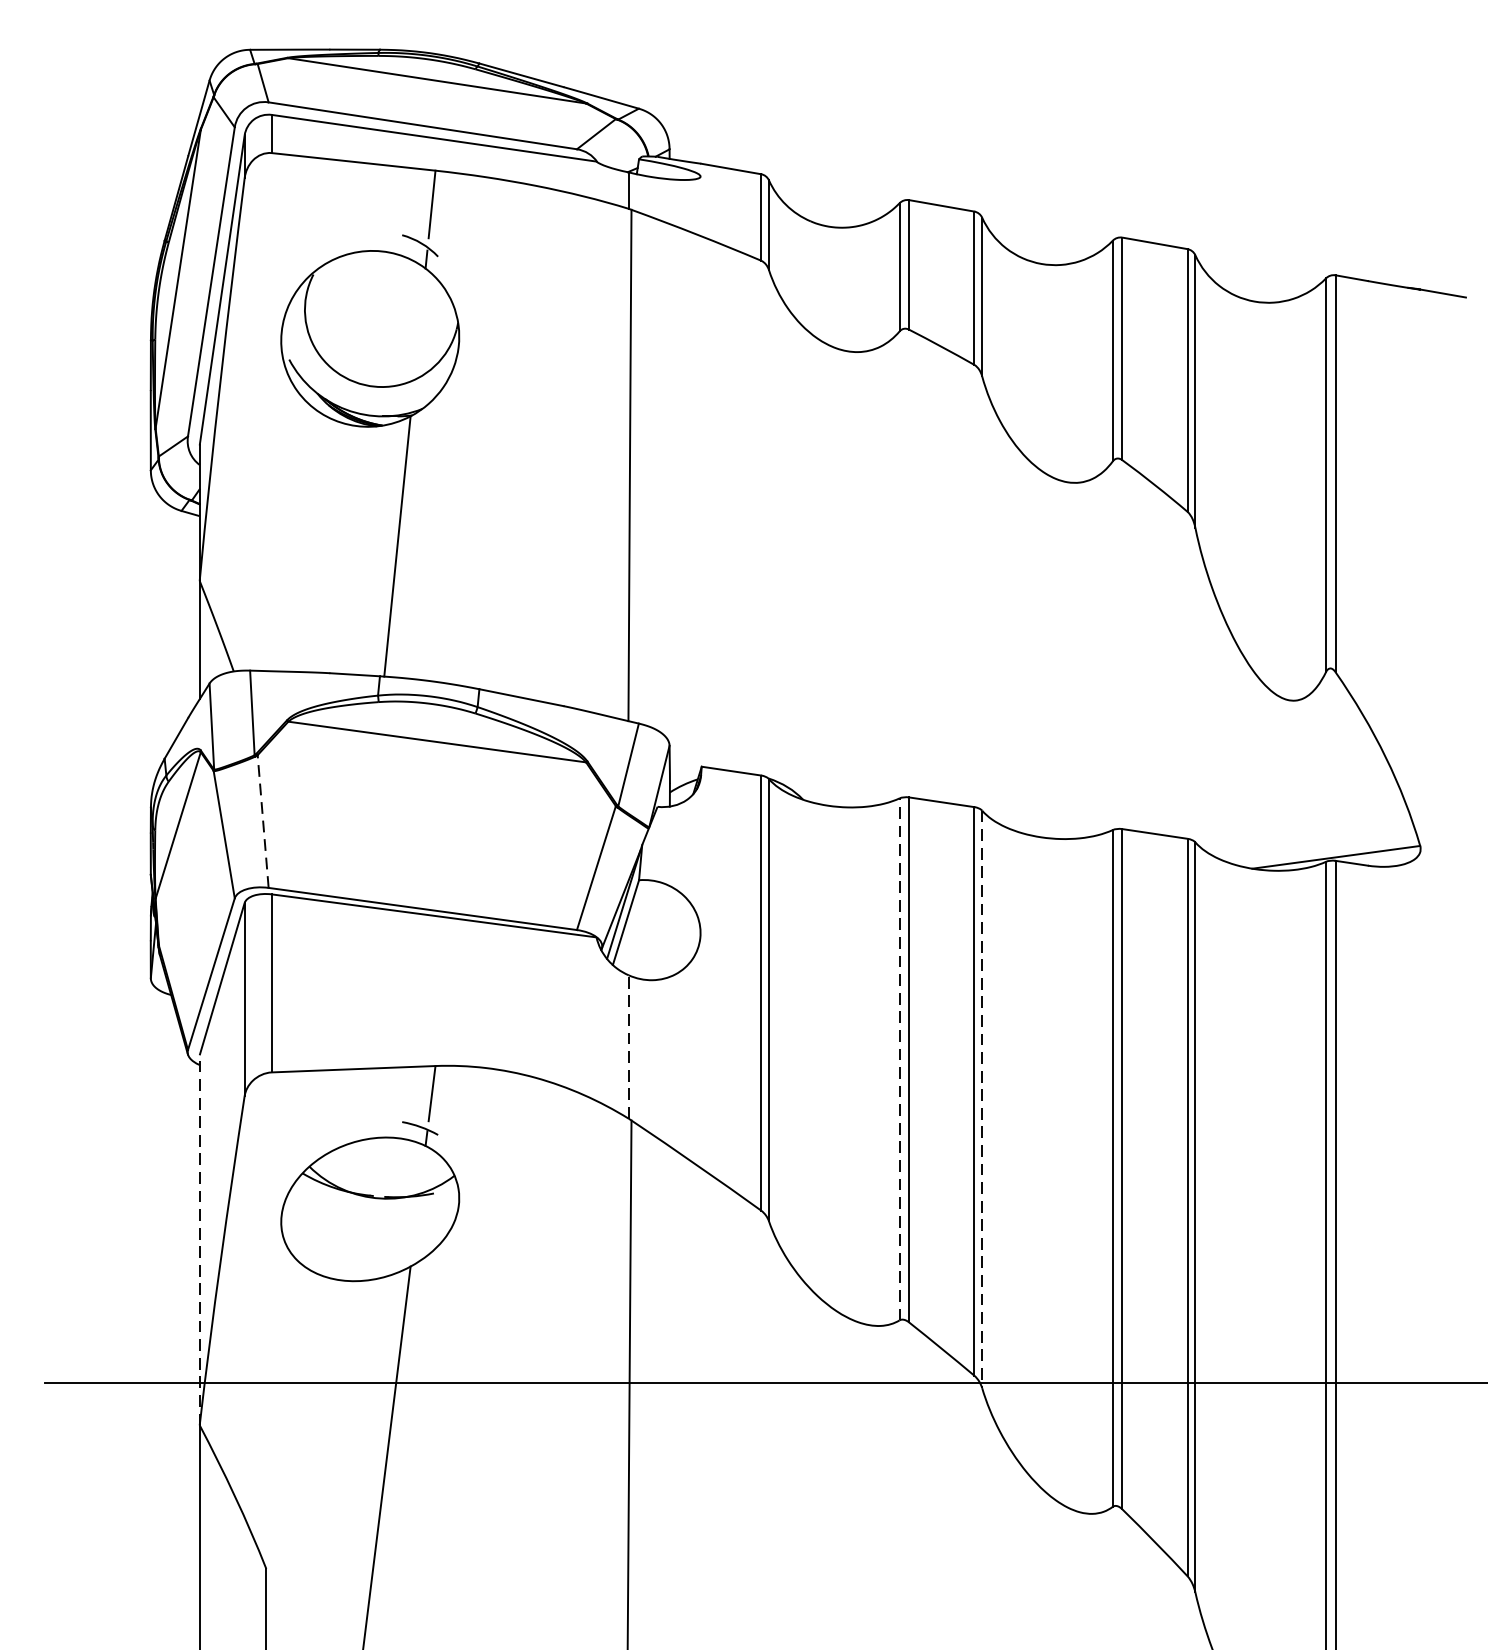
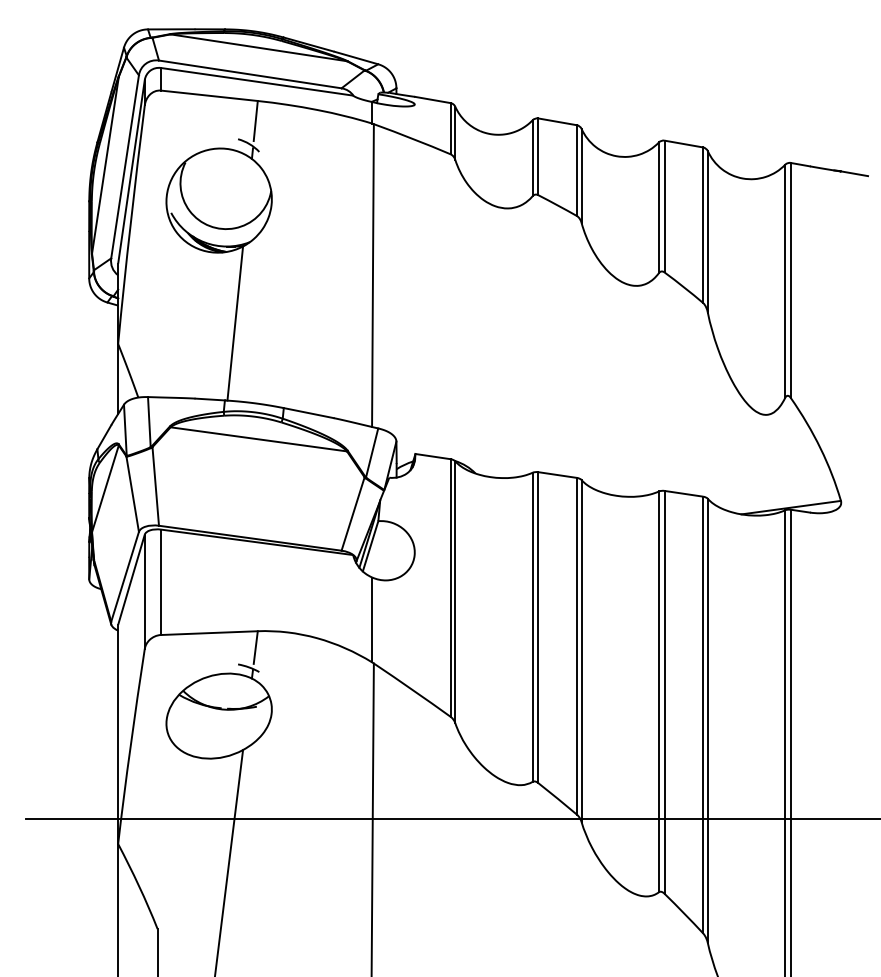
line: (262, 819) -> (155, 485), dashed -> solid
line: (629, 1046) -> (372, 619), dashed -> solid
line: (899, 1059) -> (532, 627), dashed -> solid
line: (982, 1100) -> (581, 651), dashed -> solid
line: (200, 1240) -> (118, 734), dashed -> solid

